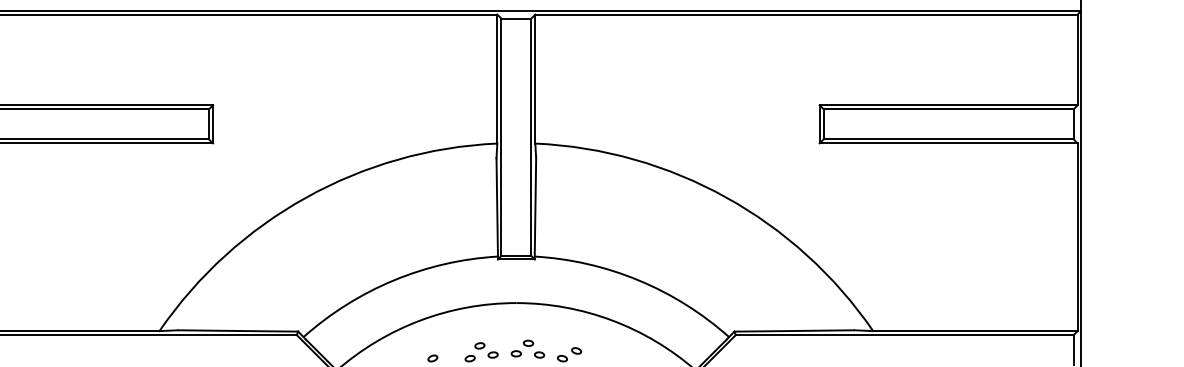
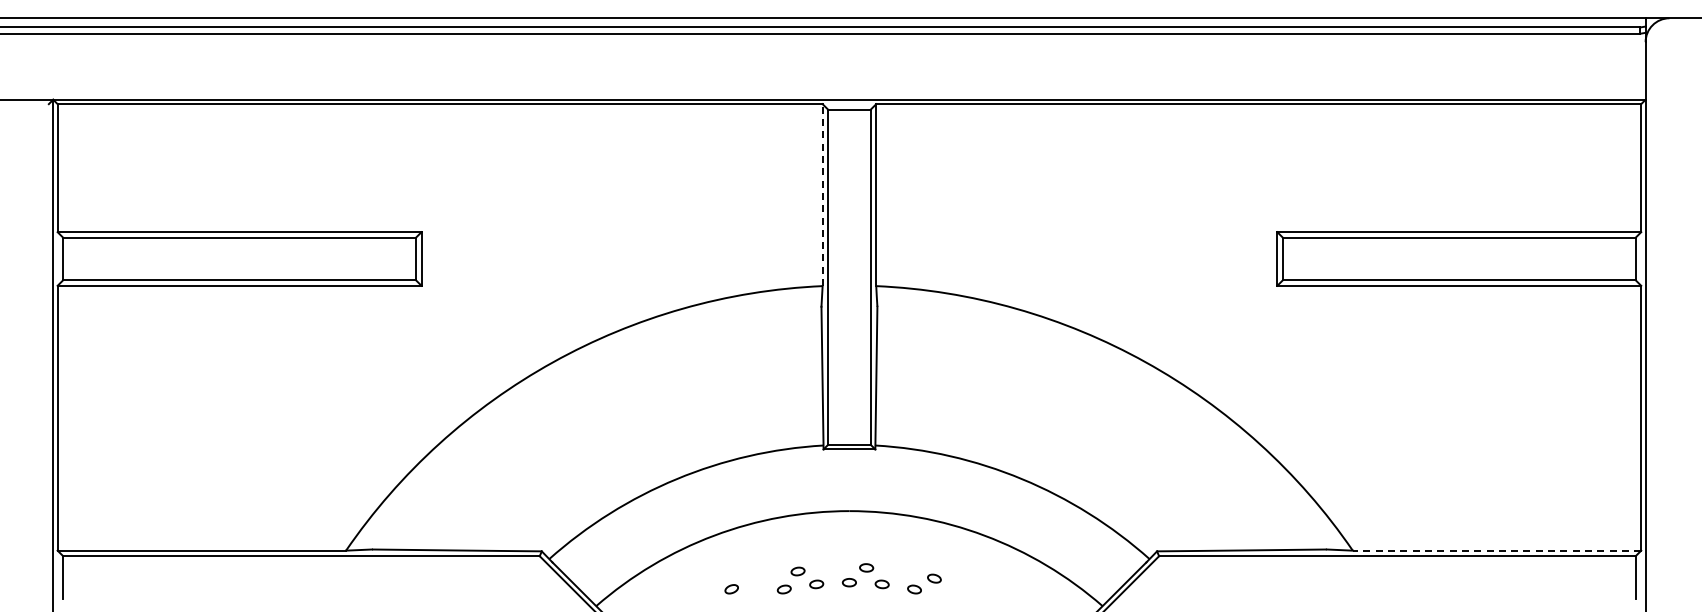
line: (497, 79) -> (822, 195), solid -> dashed
line: (975, 331) -> (1496, 550), solid -> dashed

